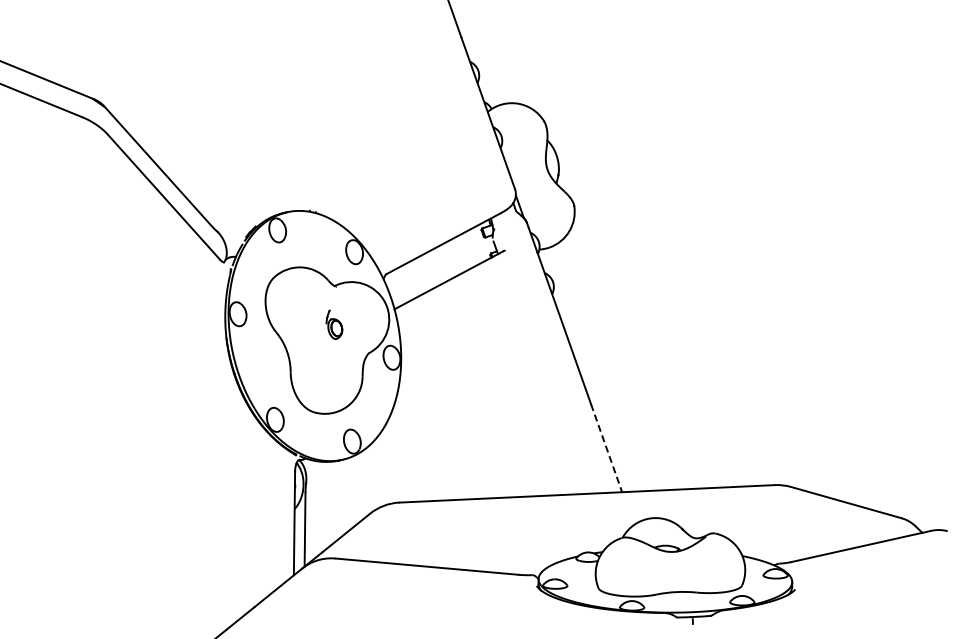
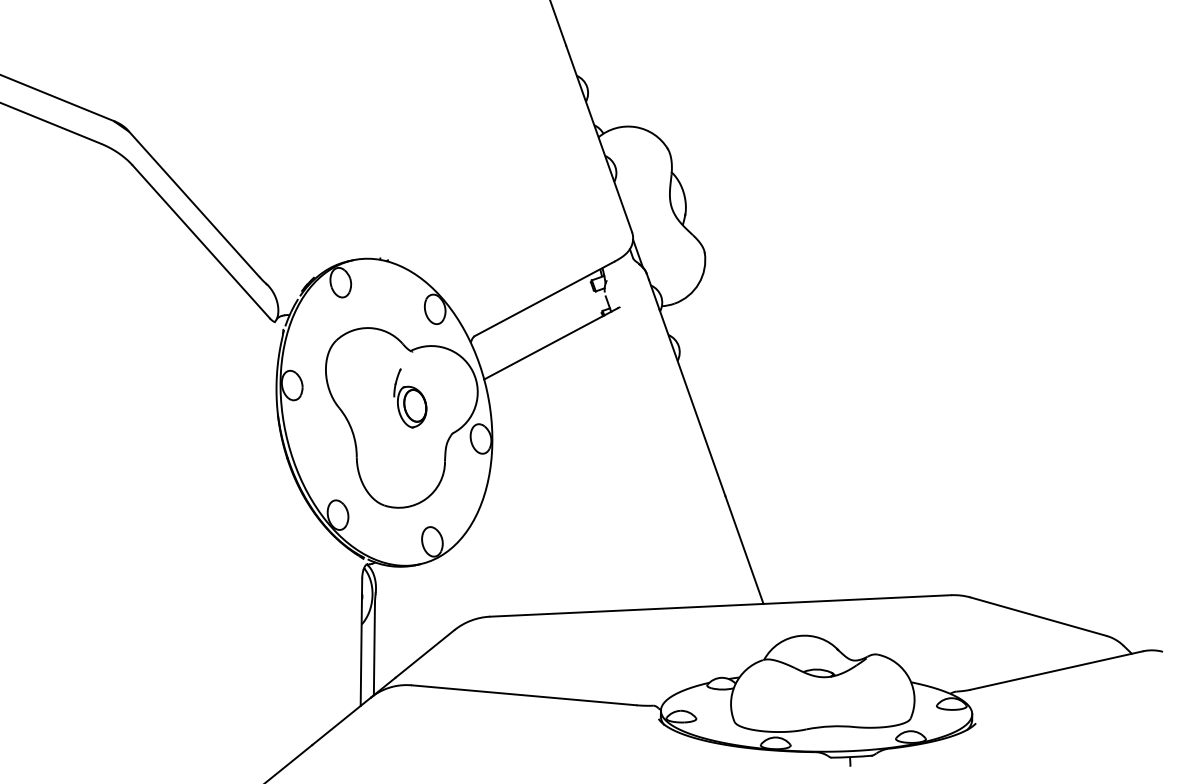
part: (334, 324) -> (410, 398), size x1.67
line: (606, 448) -> (744, 550), dashed -> solid

